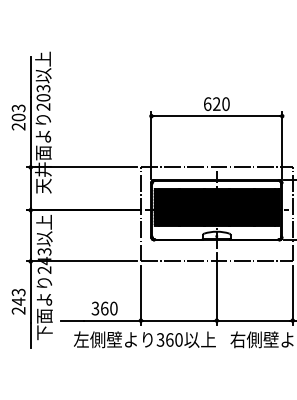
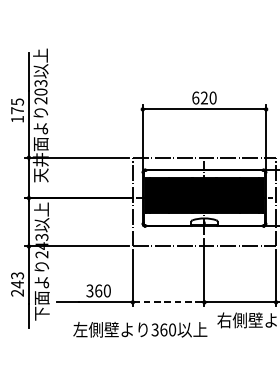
text: (18, 117) -> (17, 110), 203 -> 175
line: (178, 320) -> (168, 302), solid -> dashed
text: (144, 339) -> (140, 329), moved

